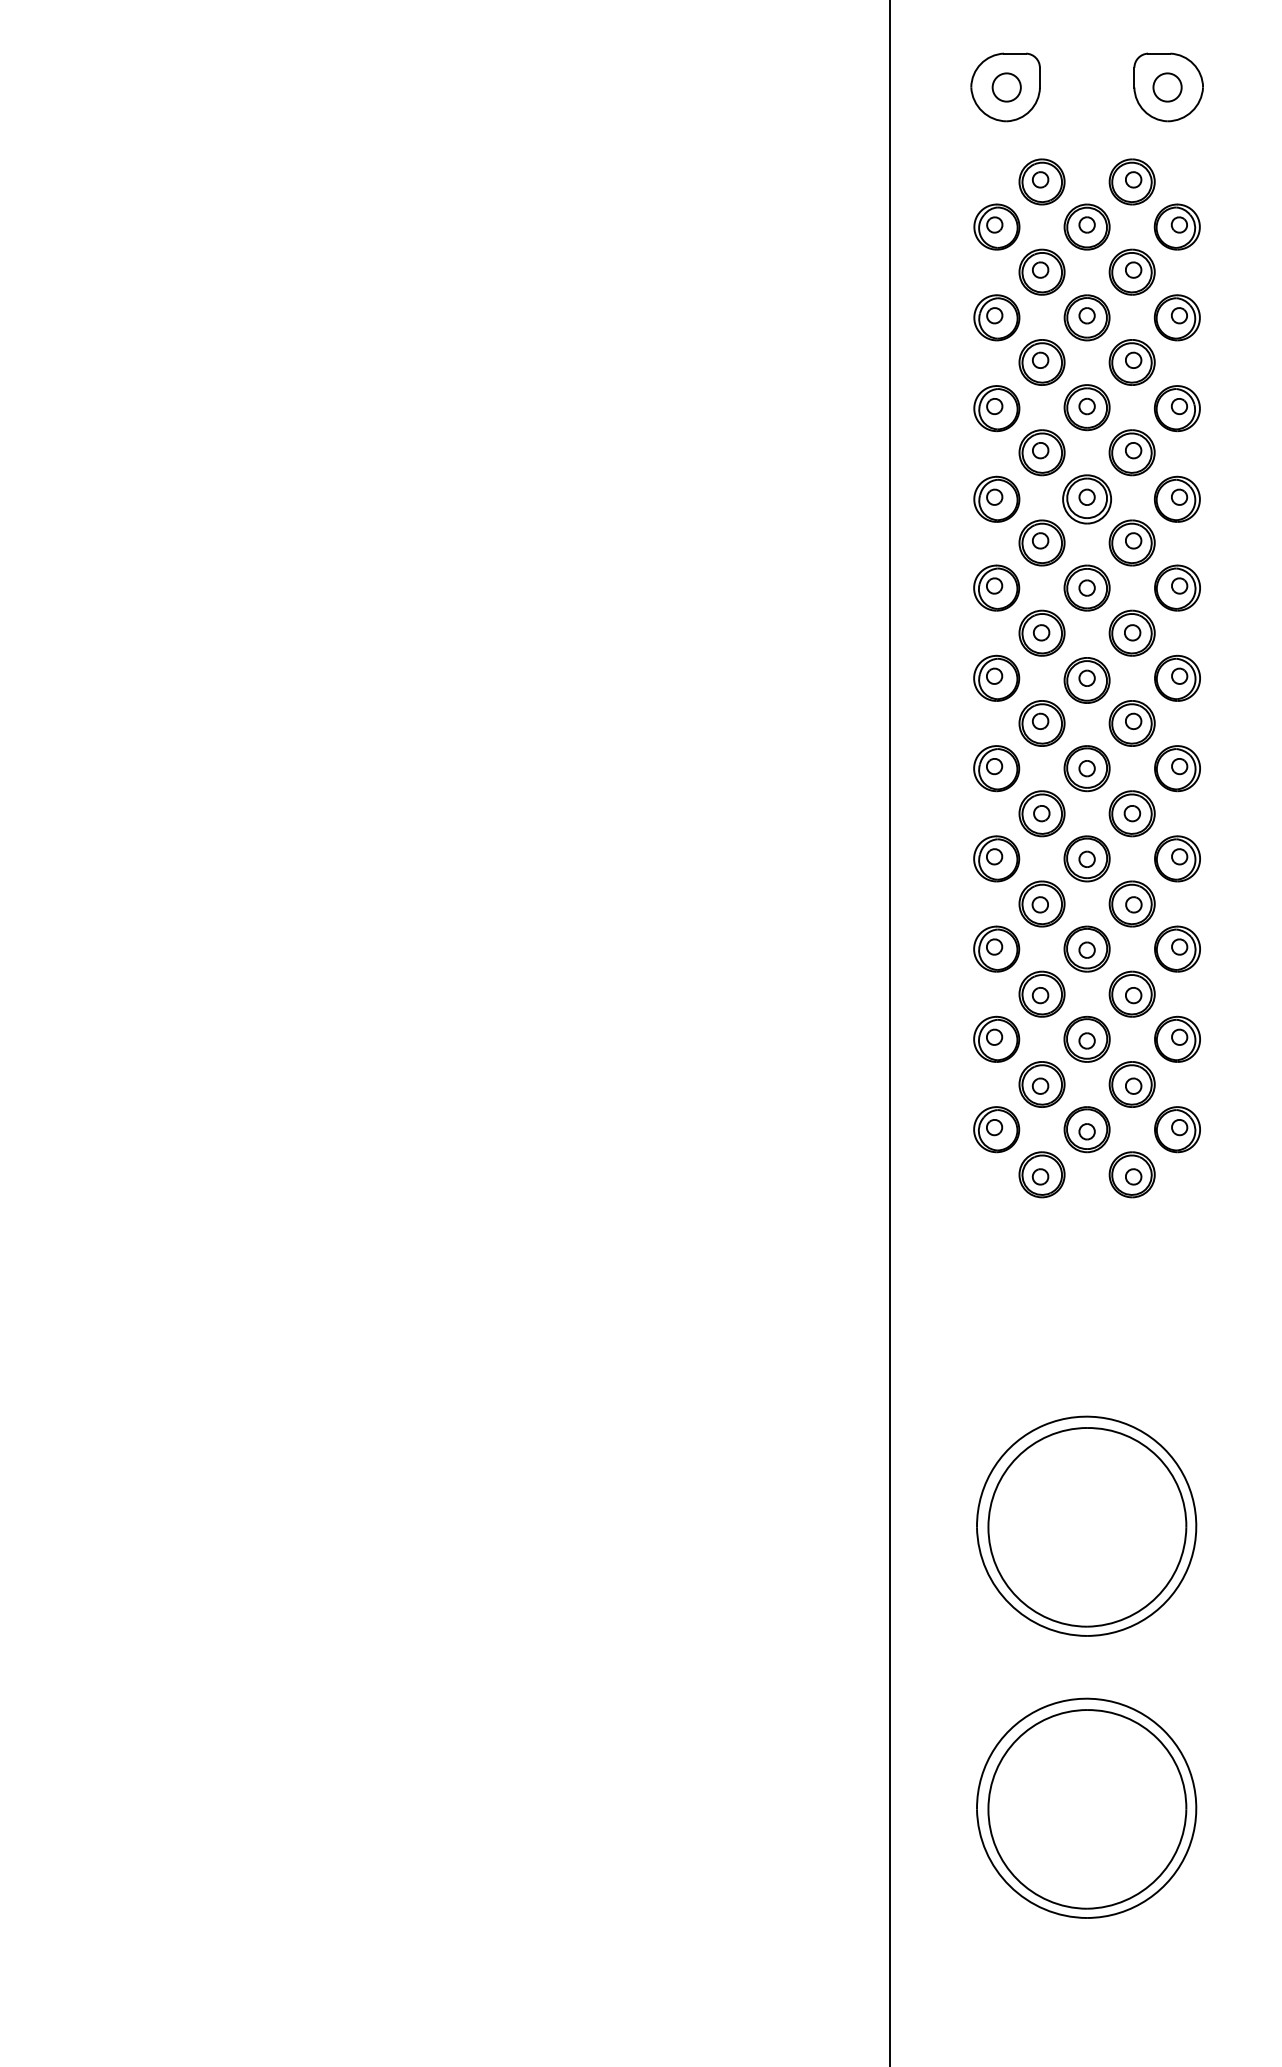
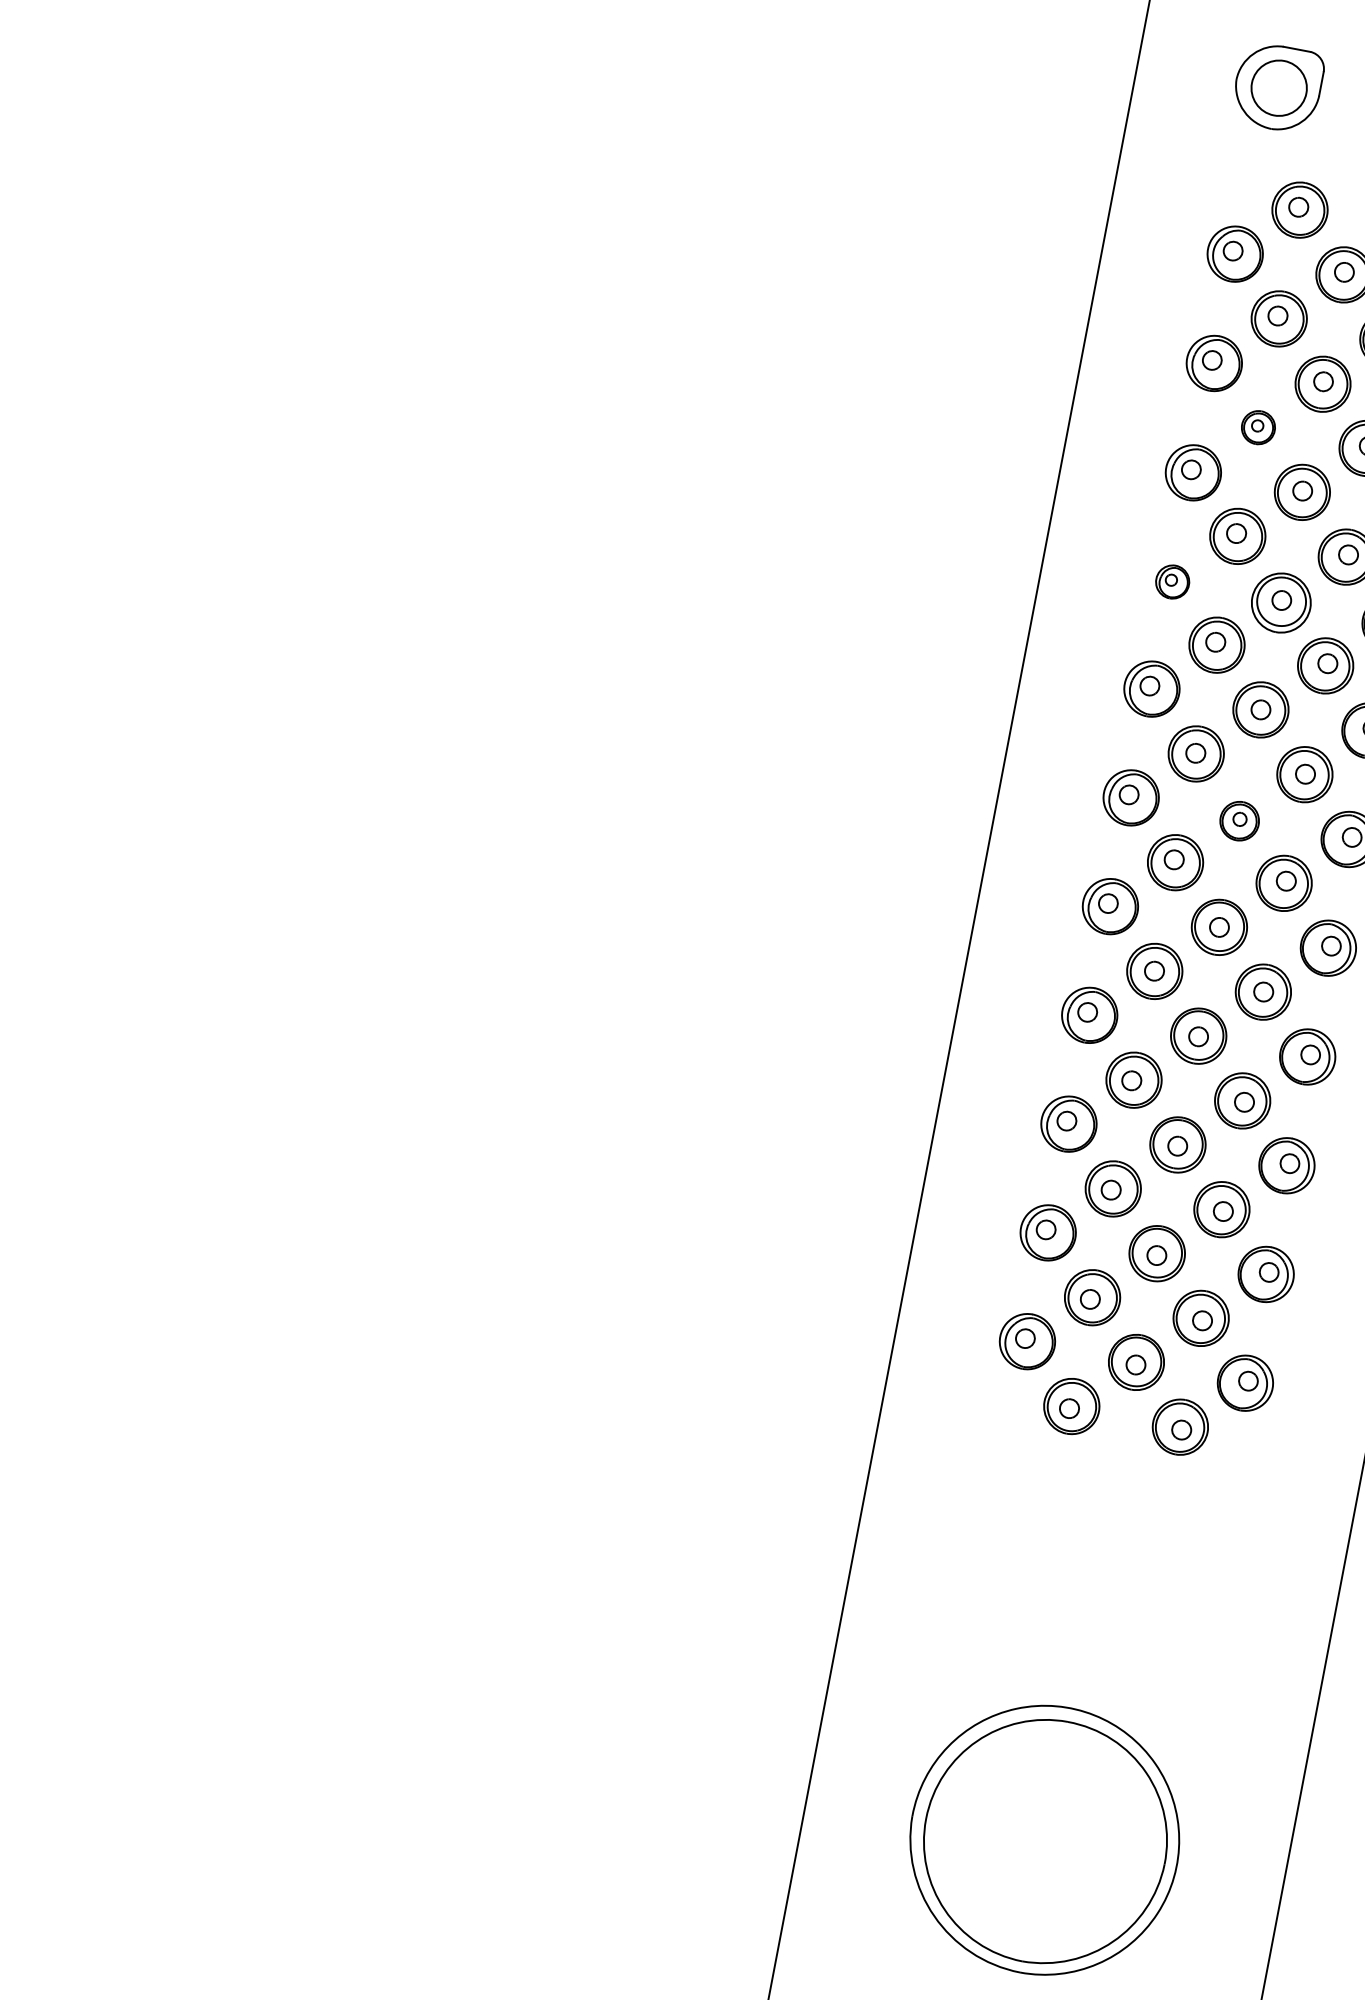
circle: (1006, 87) -> (1278, 88), size x1.6
part: (1041, 362) -> (1257, 427), size x0.6
part: (996, 498) -> (1172, 581), size x0.6
part: (1086, 680) -> (1238, 821), size x0.7

